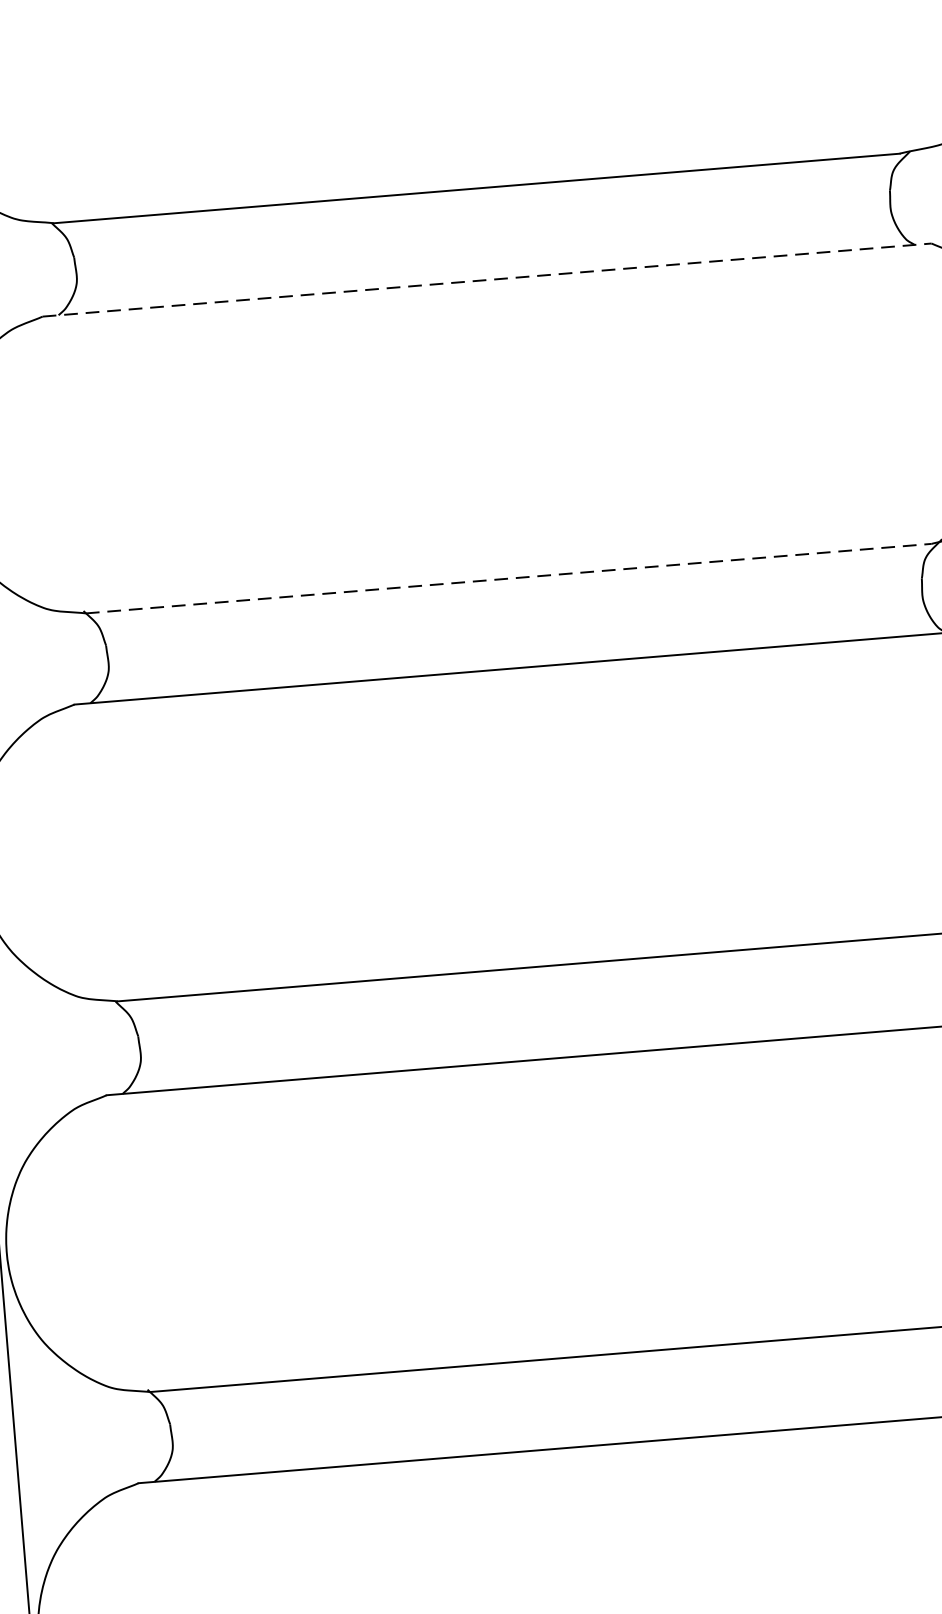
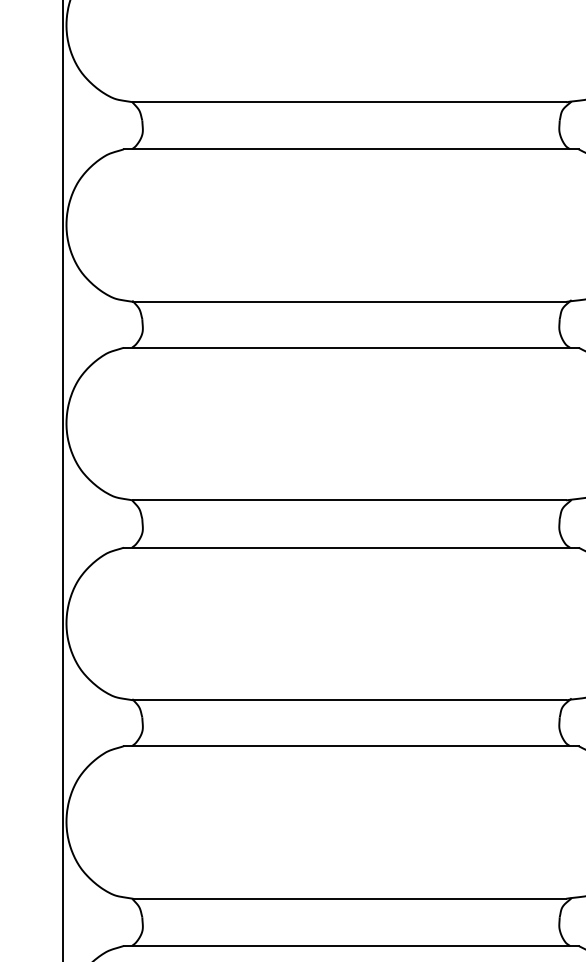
line: (487, 280) -> (351, 149), dashed -> solid
line: (510, 577) -> (350, 301), dashed -> solid

